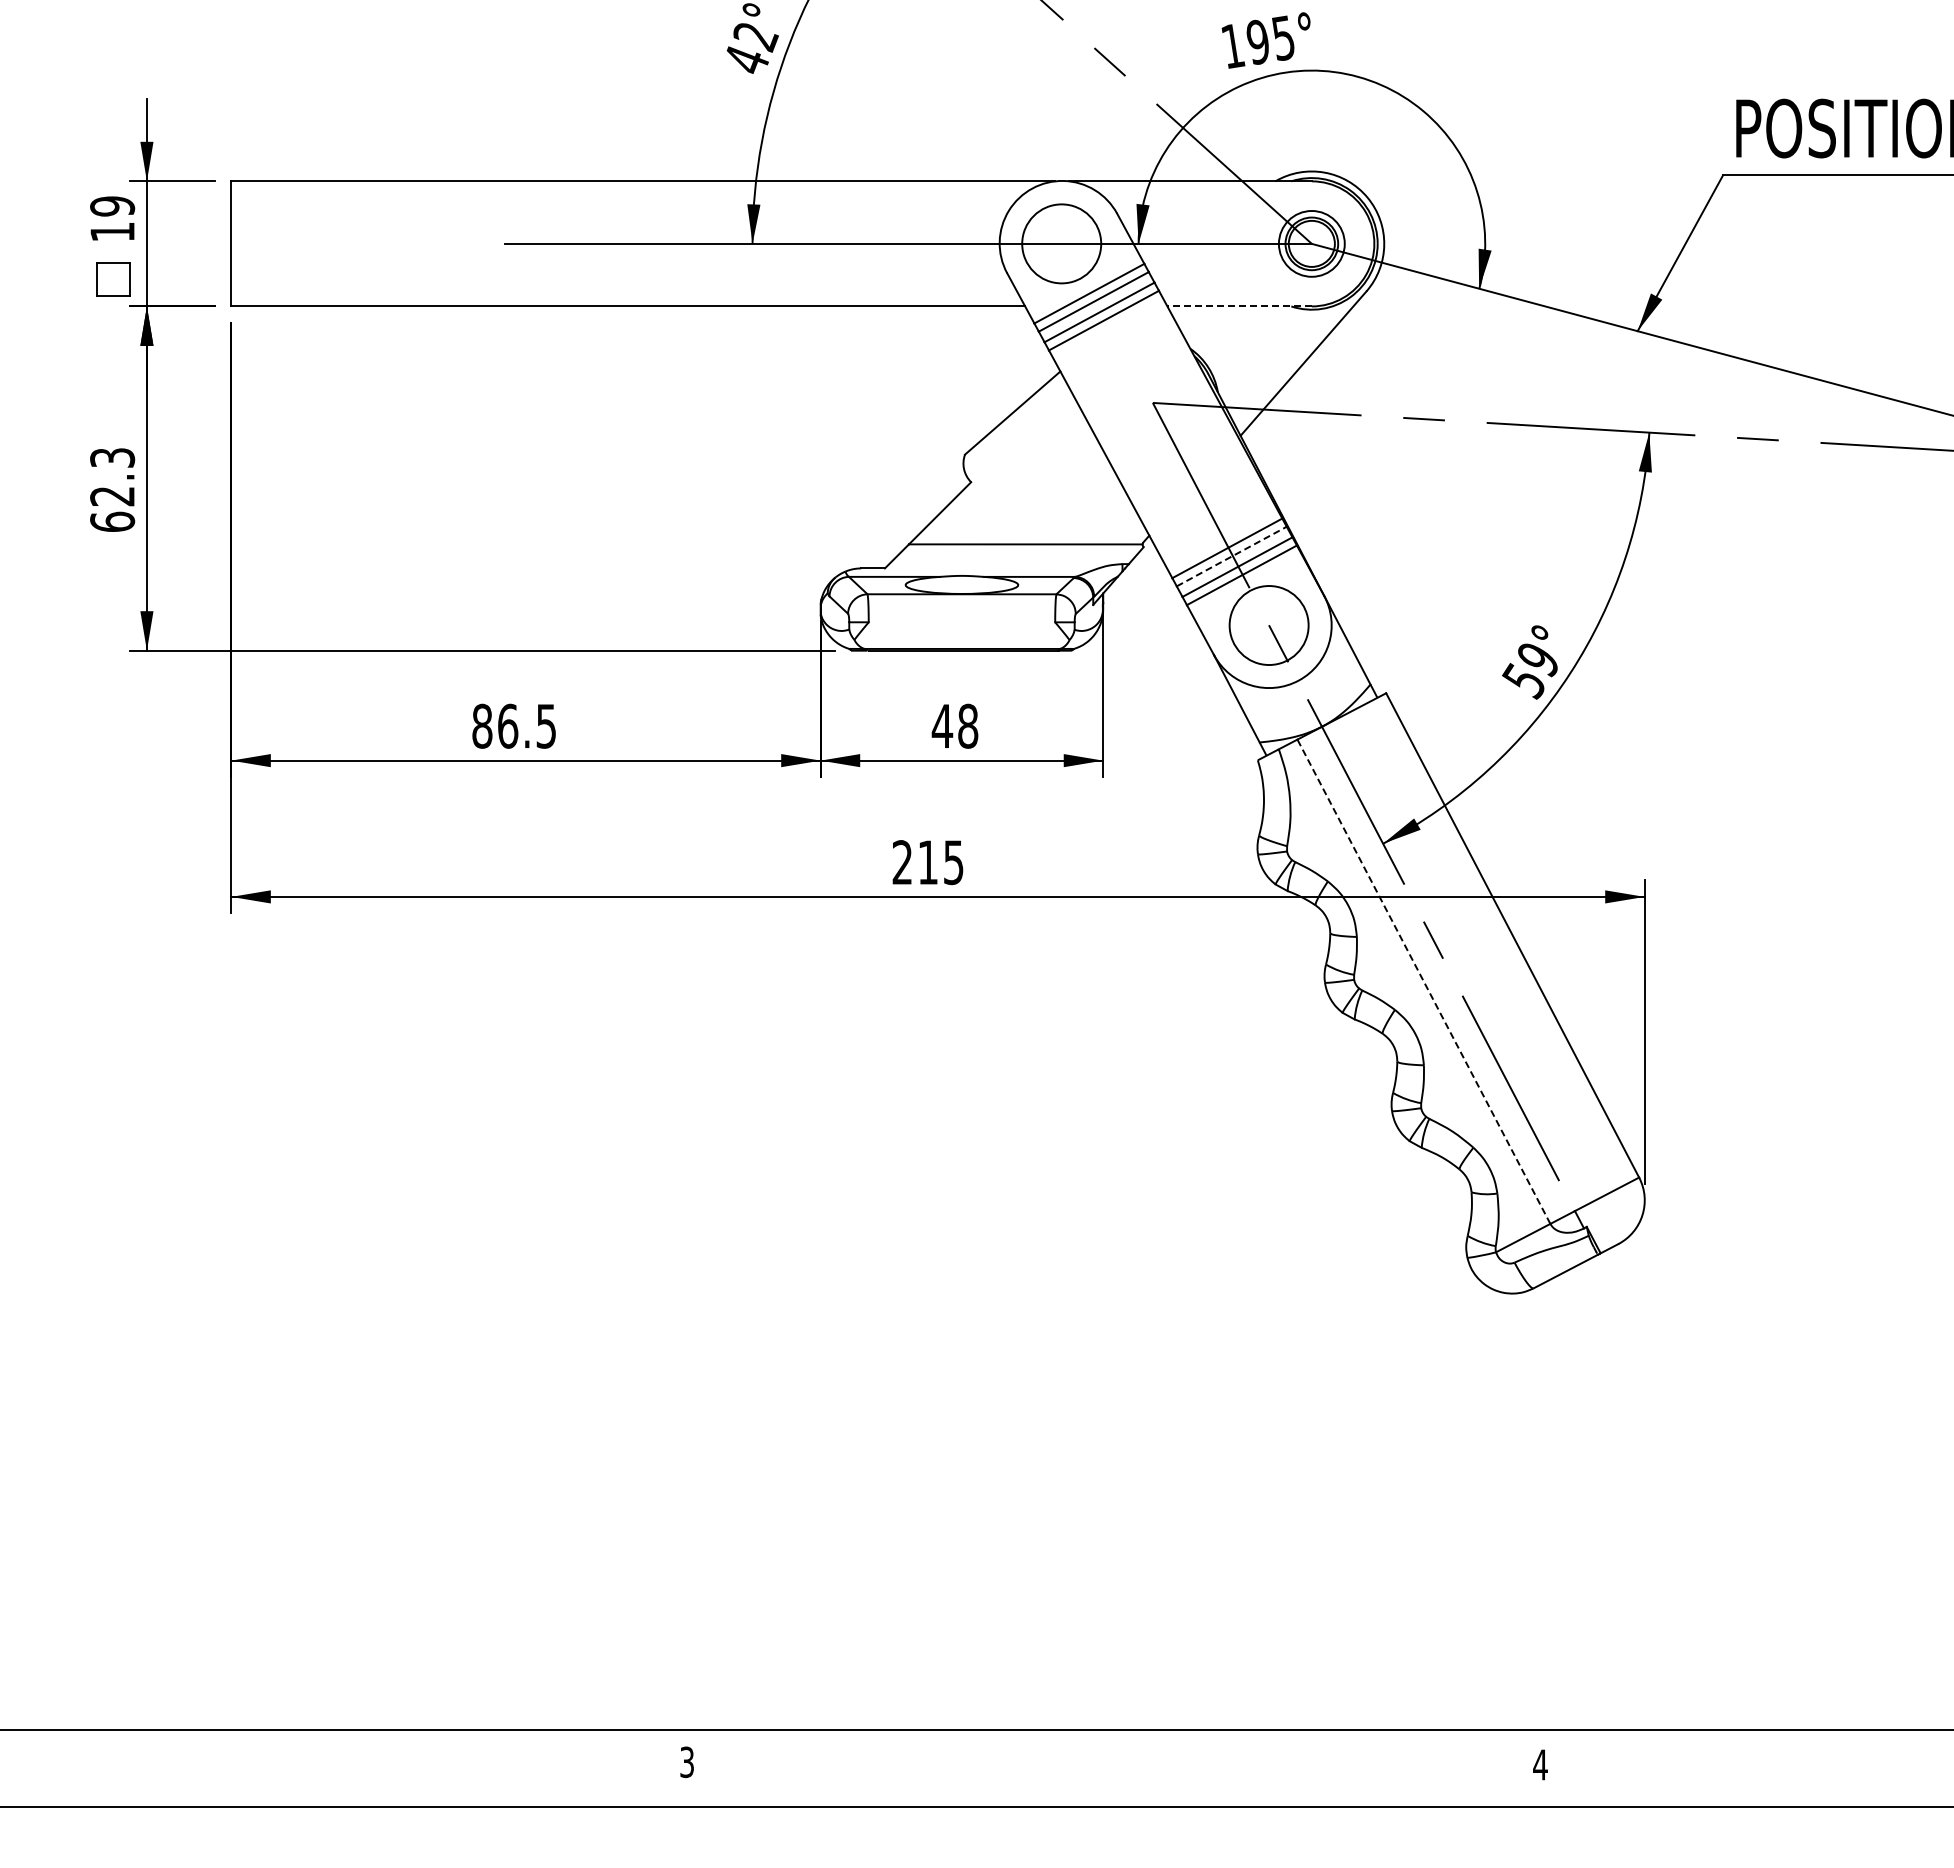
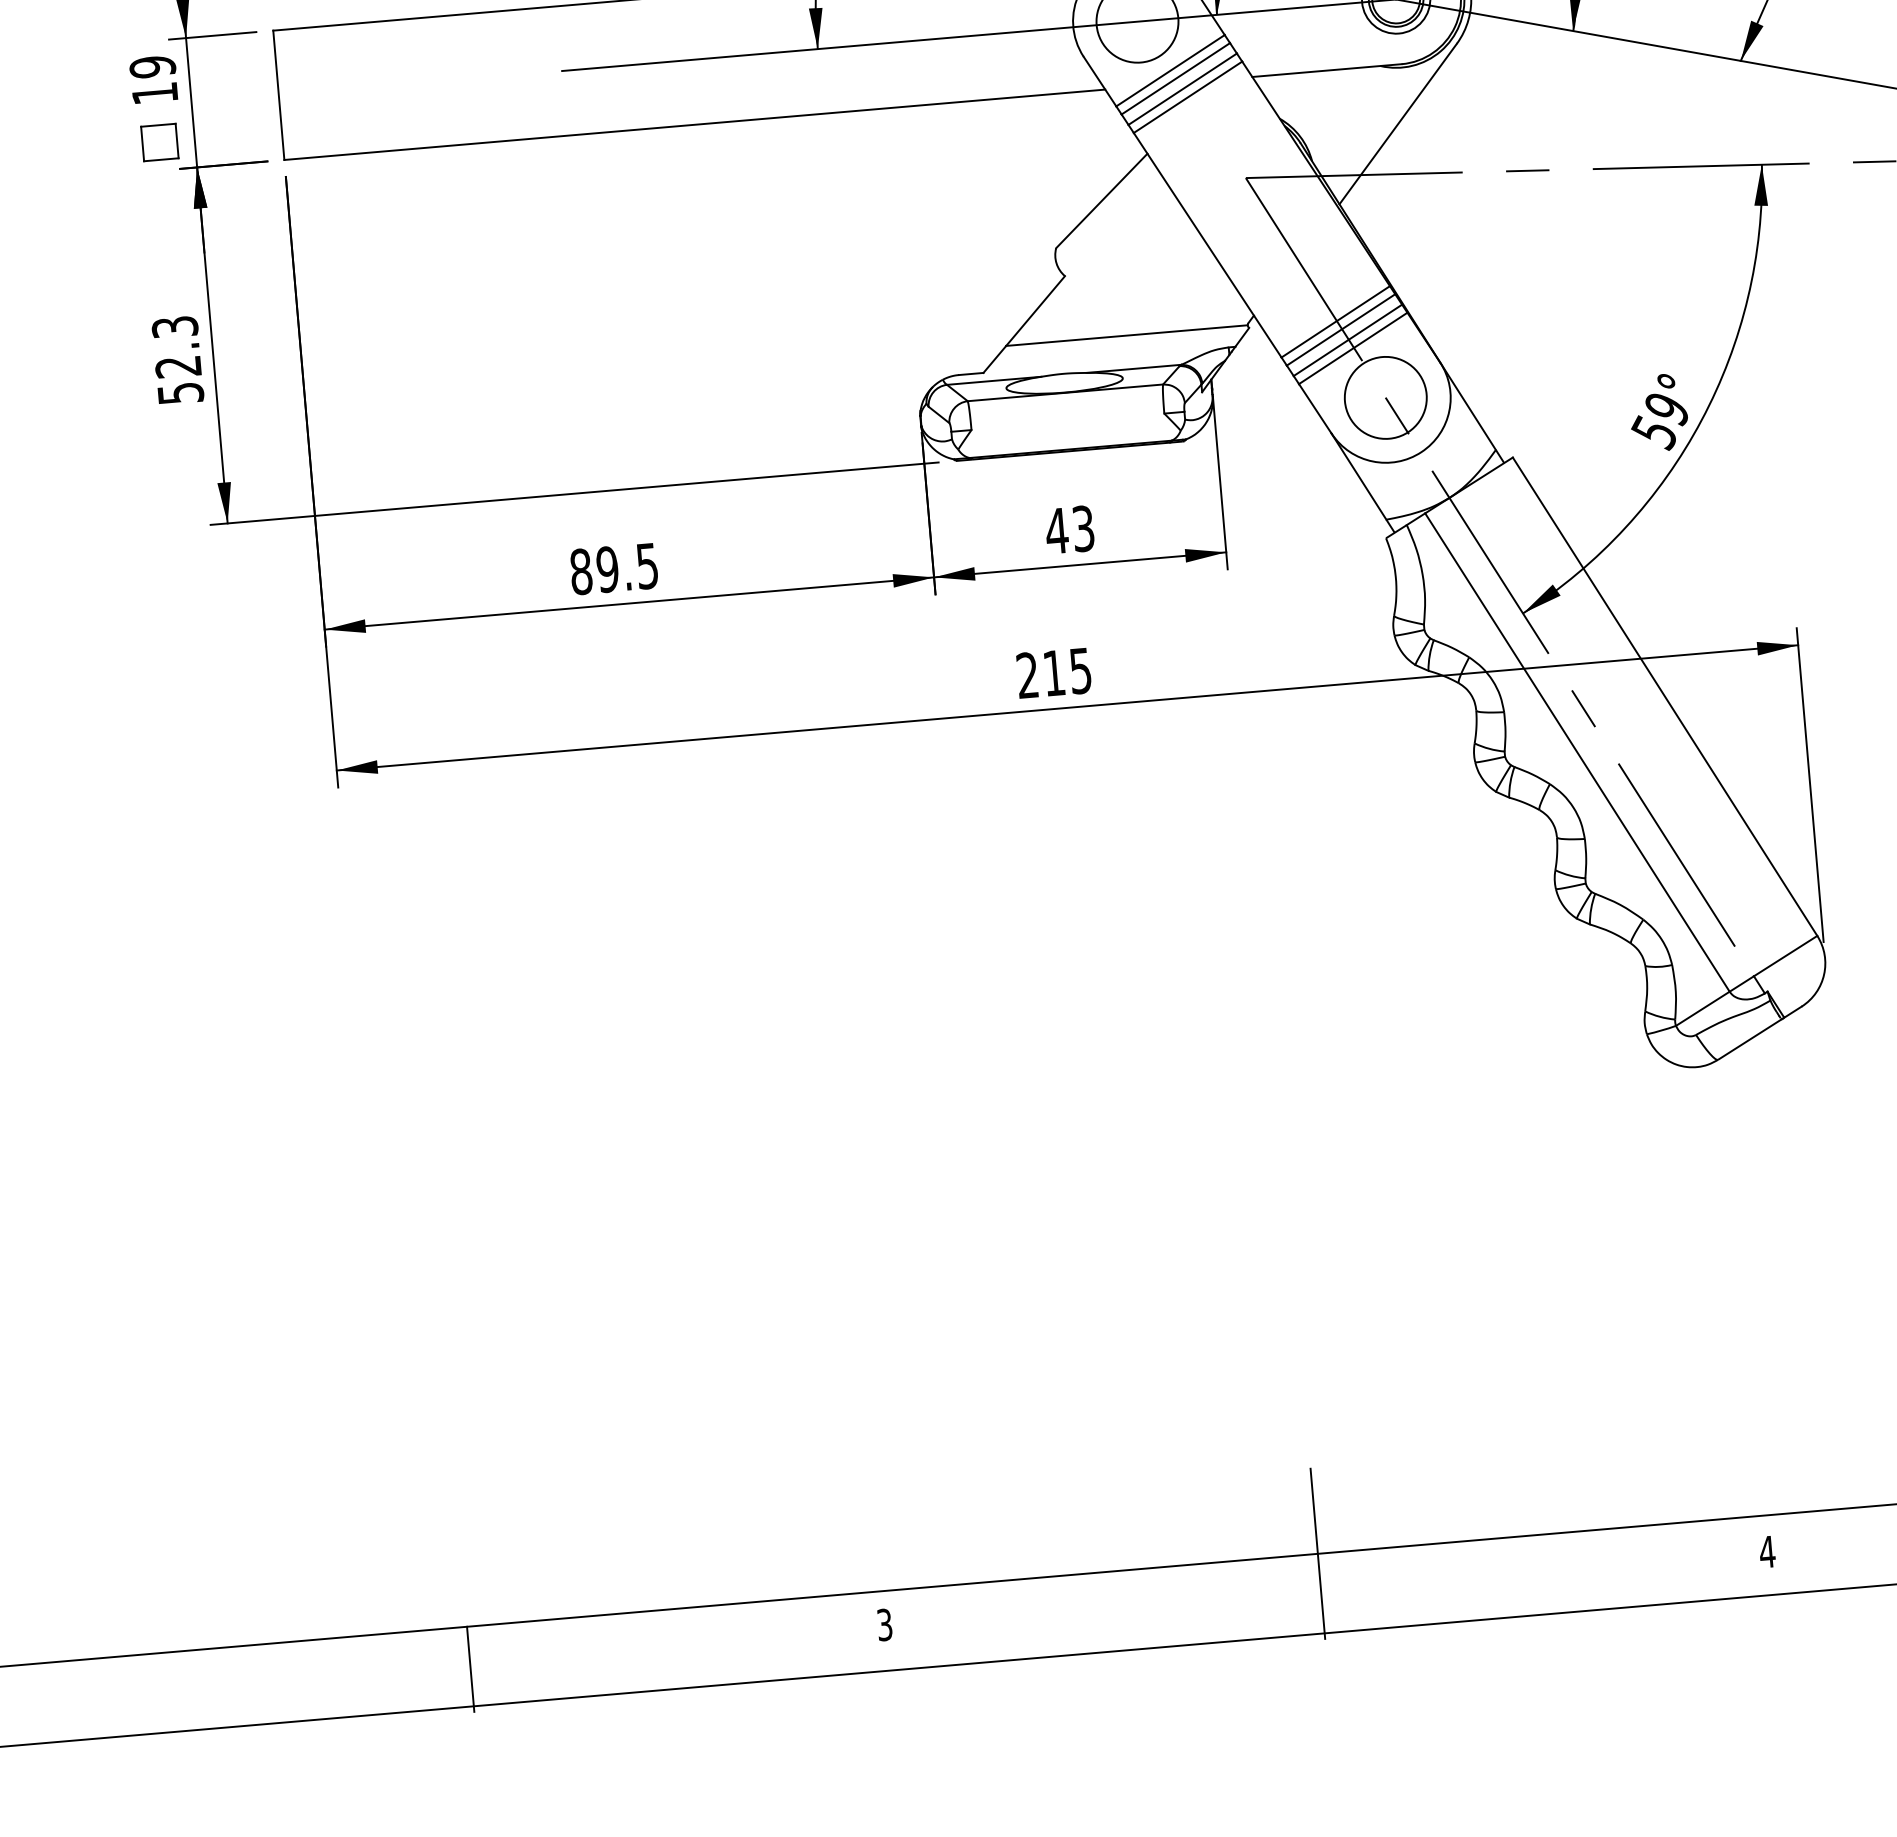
line: (1239, 306) -> (1326, 70), dashed -> solid
text: (112, 521) -> (180, 392), 62.3 -> 52.3
line: (1231, 556) -> (1340, 329), dashed -> solid
text: (507, 725) -> (607, 568), 86.5 -> 89.5
text: (968, 725) -> (1083, 527), 48 -> 43
line: (1423, 981) -> (1576, 752), dashed -> solid
line: (1108, 1729) -> (1317, 1553), added
line: (285, 1770) -> (470, 1669), added

